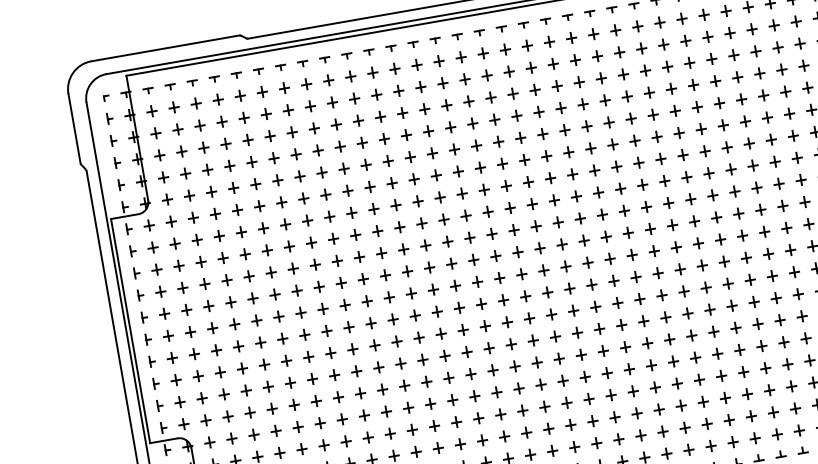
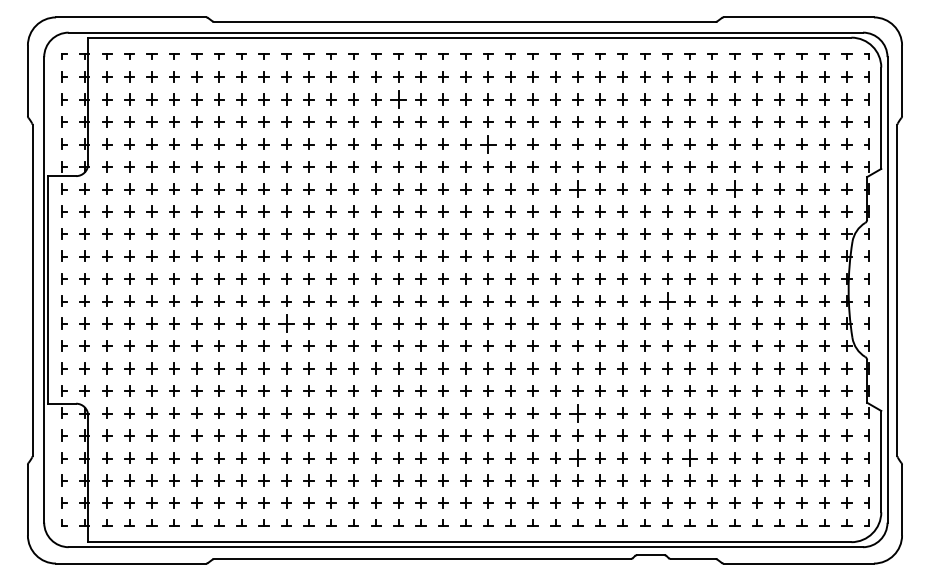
part: (442, 83) -> (398, 99), size x1.6
part: (539, 111) -> (488, 143), size x1.6
part: (789, 113) -> (734, 188), size x1.6
part: (634, 140) -> (577, 188), size x1.6
part: (742, 235) -> (667, 300), size x1.6
part: (370, 323) -> (286, 323), size x1.6
part: (672, 360) -> (577, 412), size x1.6
part: (791, 385) -> (689, 457), size x1.6
part: (680, 405) -> (577, 457), size x1.6

